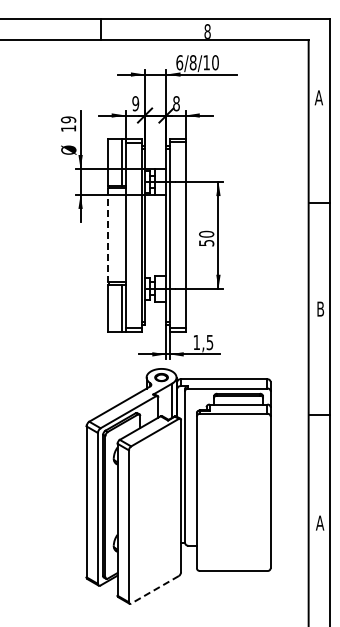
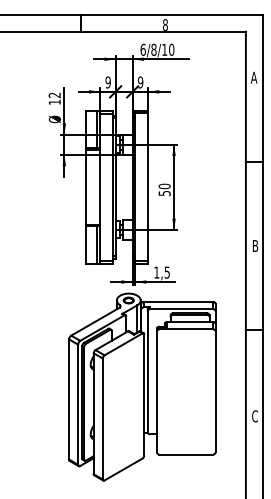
text: (176, 103) -> (140, 82), 8 -> 9
text: (68, 119) -> (54, 95), 19 -> 12
line: (107, 235) -> (85, 187), dashed -> solid
text: (320, 522) -> (255, 415), A -> C
line: (155, 589) -> (123, 469), dashed -> solid

